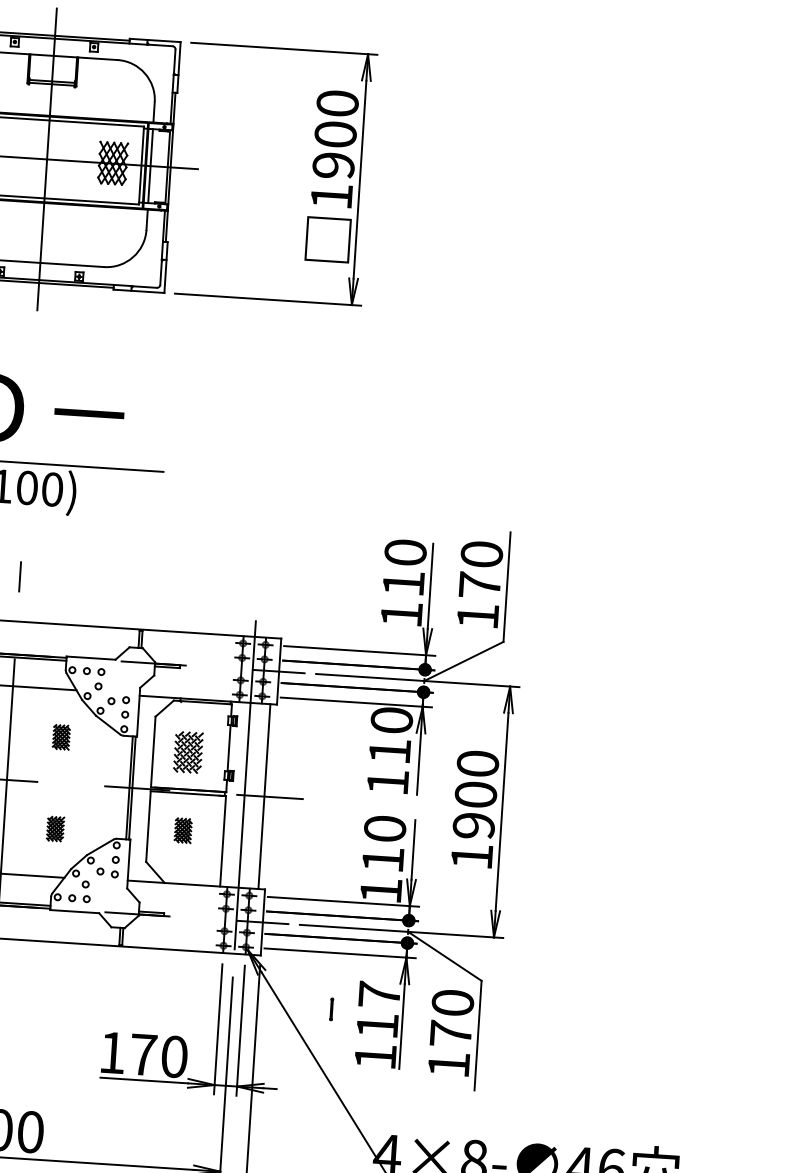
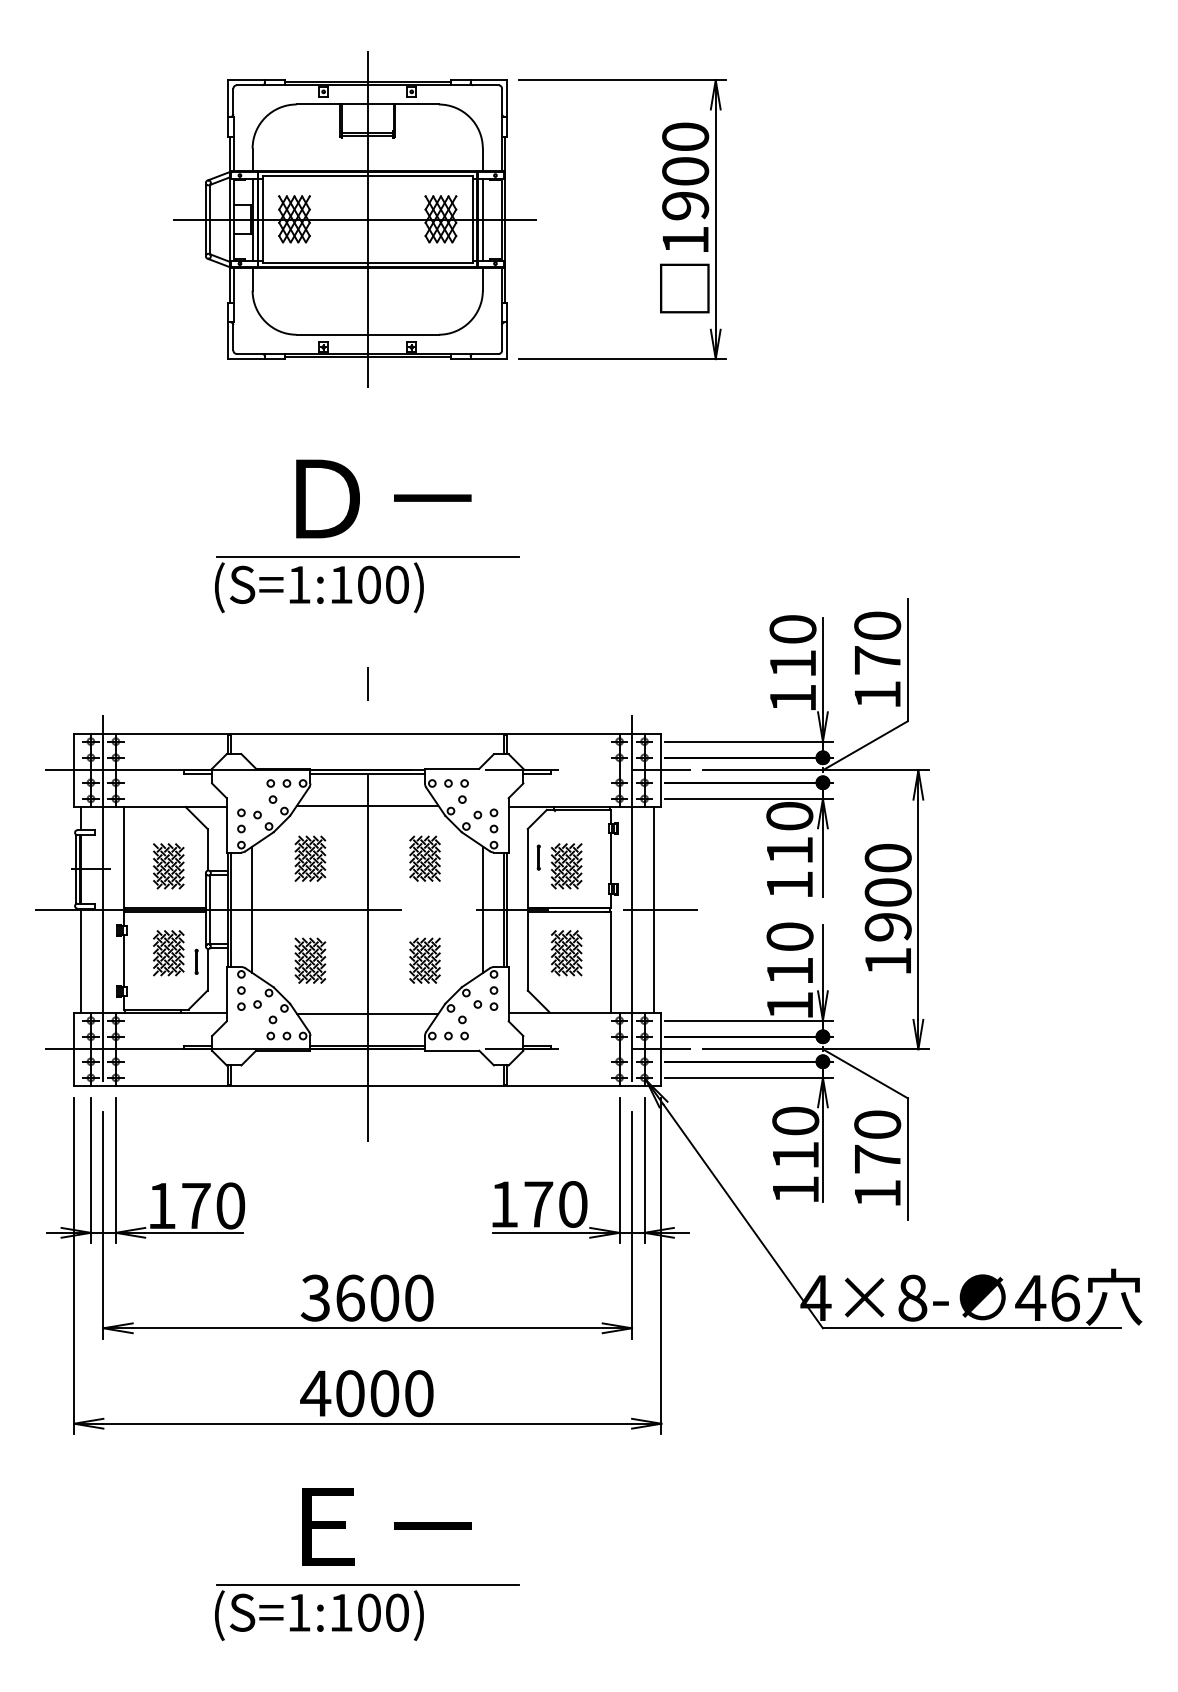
part: (60, 737) -> (424, 858), size x1.67
line: (111, 786) -> (483, 909), added
part: (55, 828) -> (424, 960), size x1.67
part: (183, 830) -> (566, 953), size x1.67
text: (379, 994) -> (795, 1120), 117 -> 110
line: (331, 1009) -> (538, 857), moved

